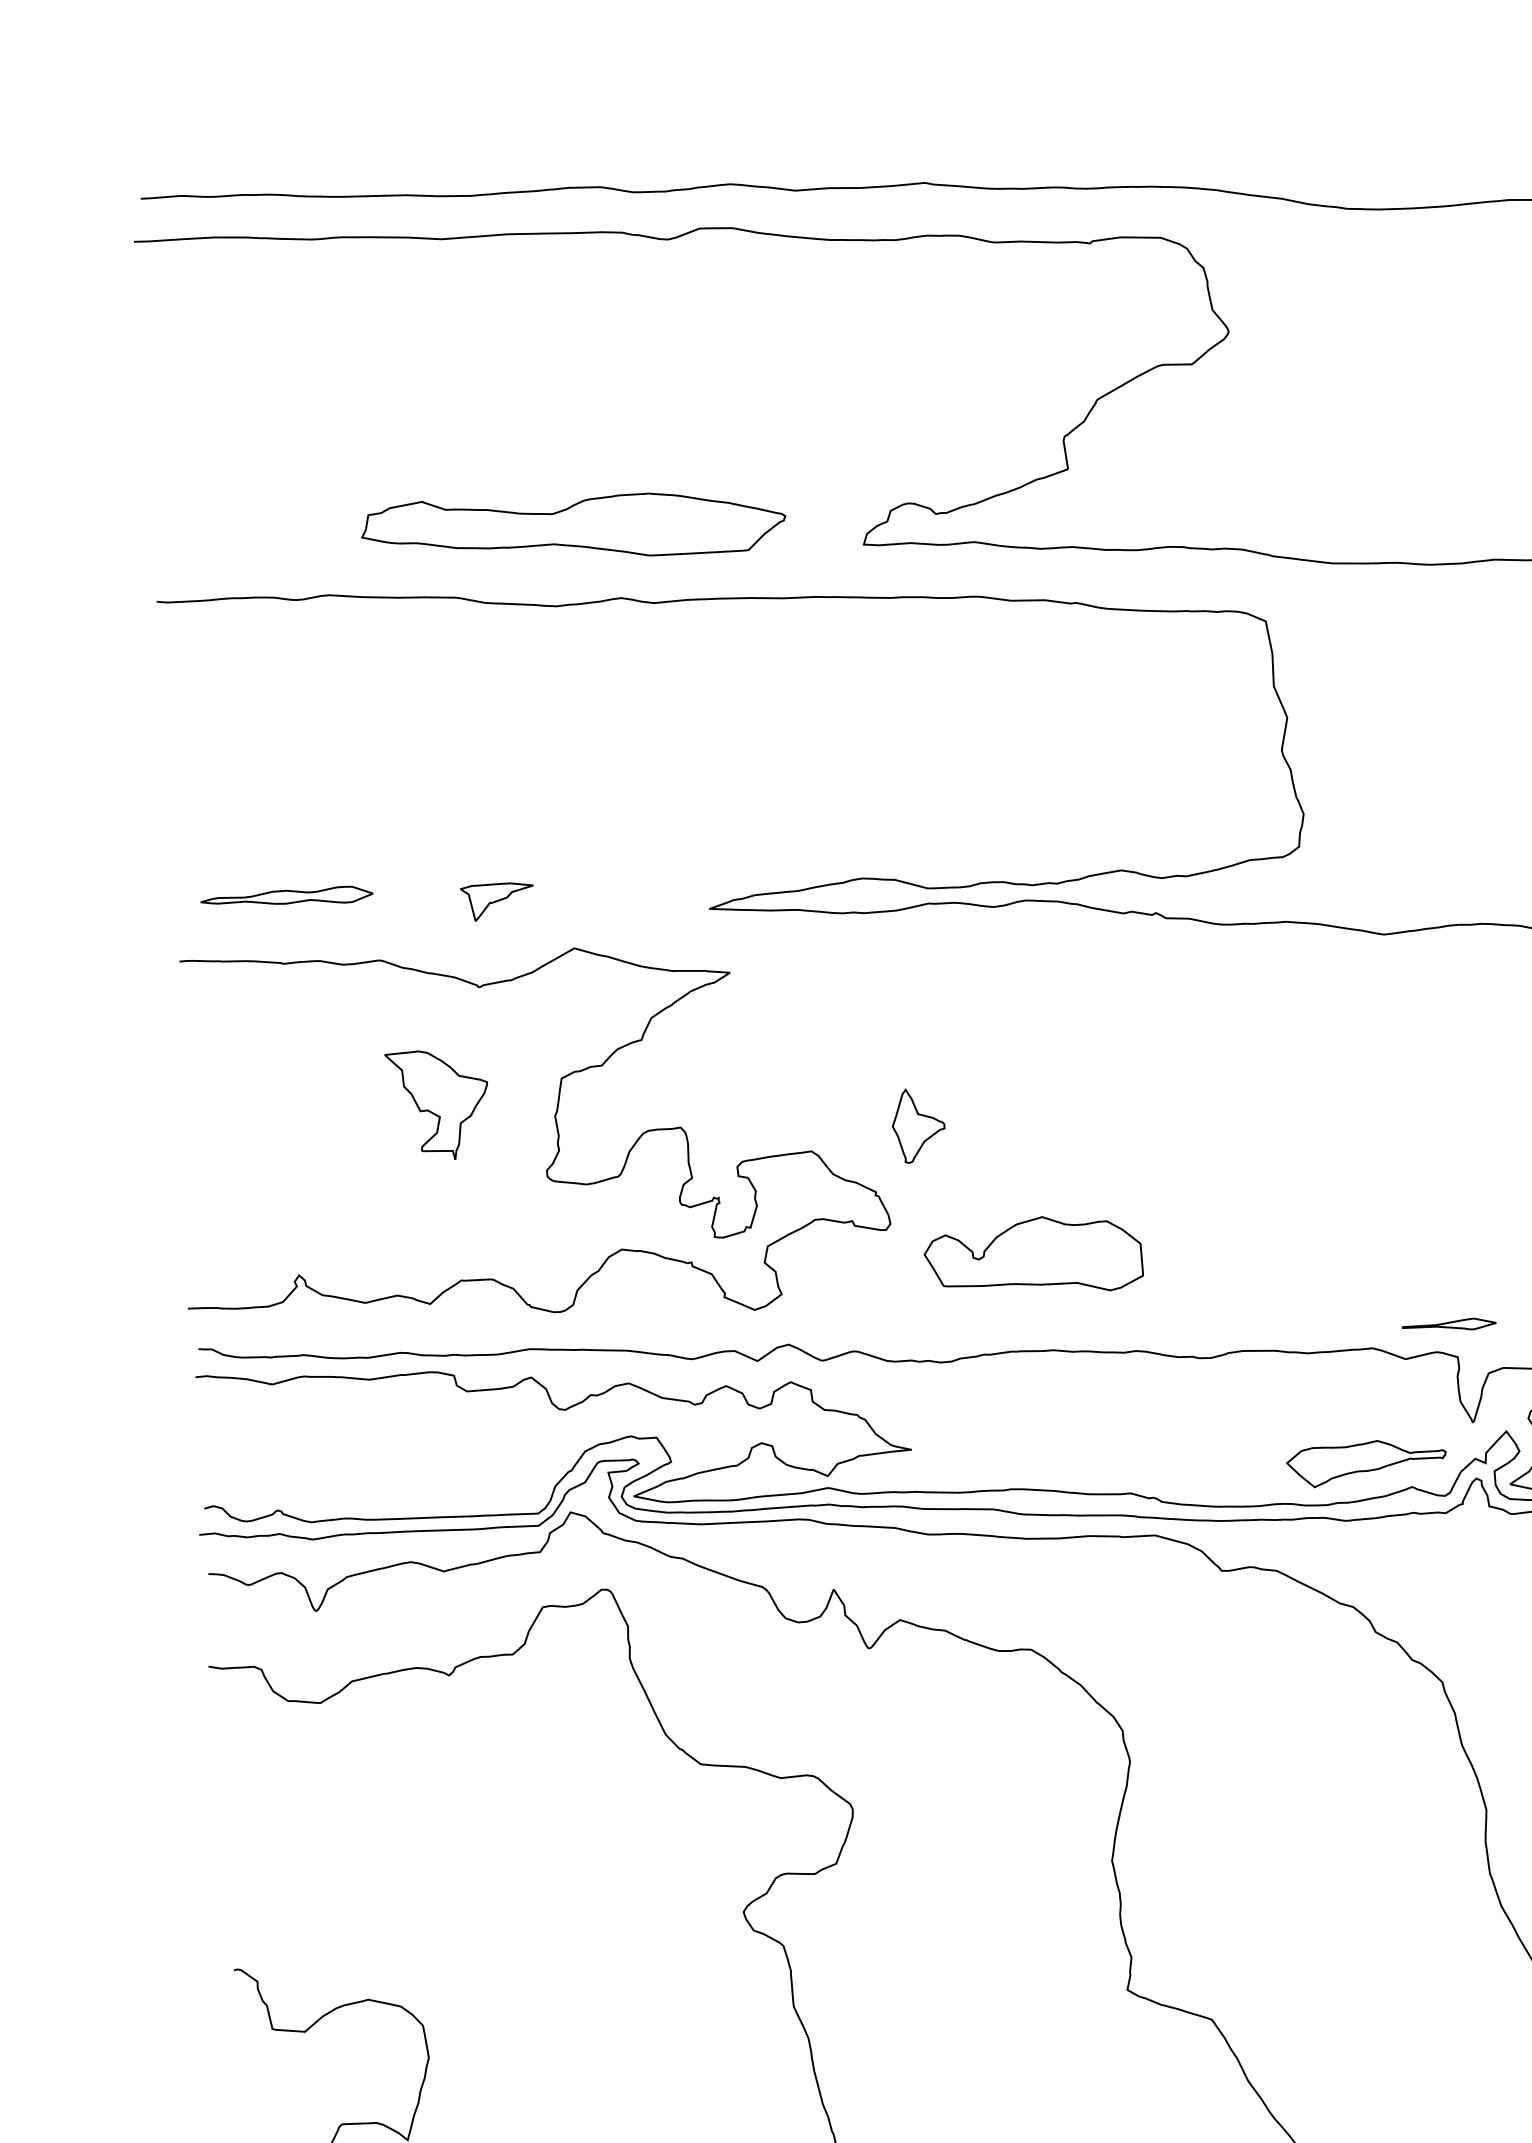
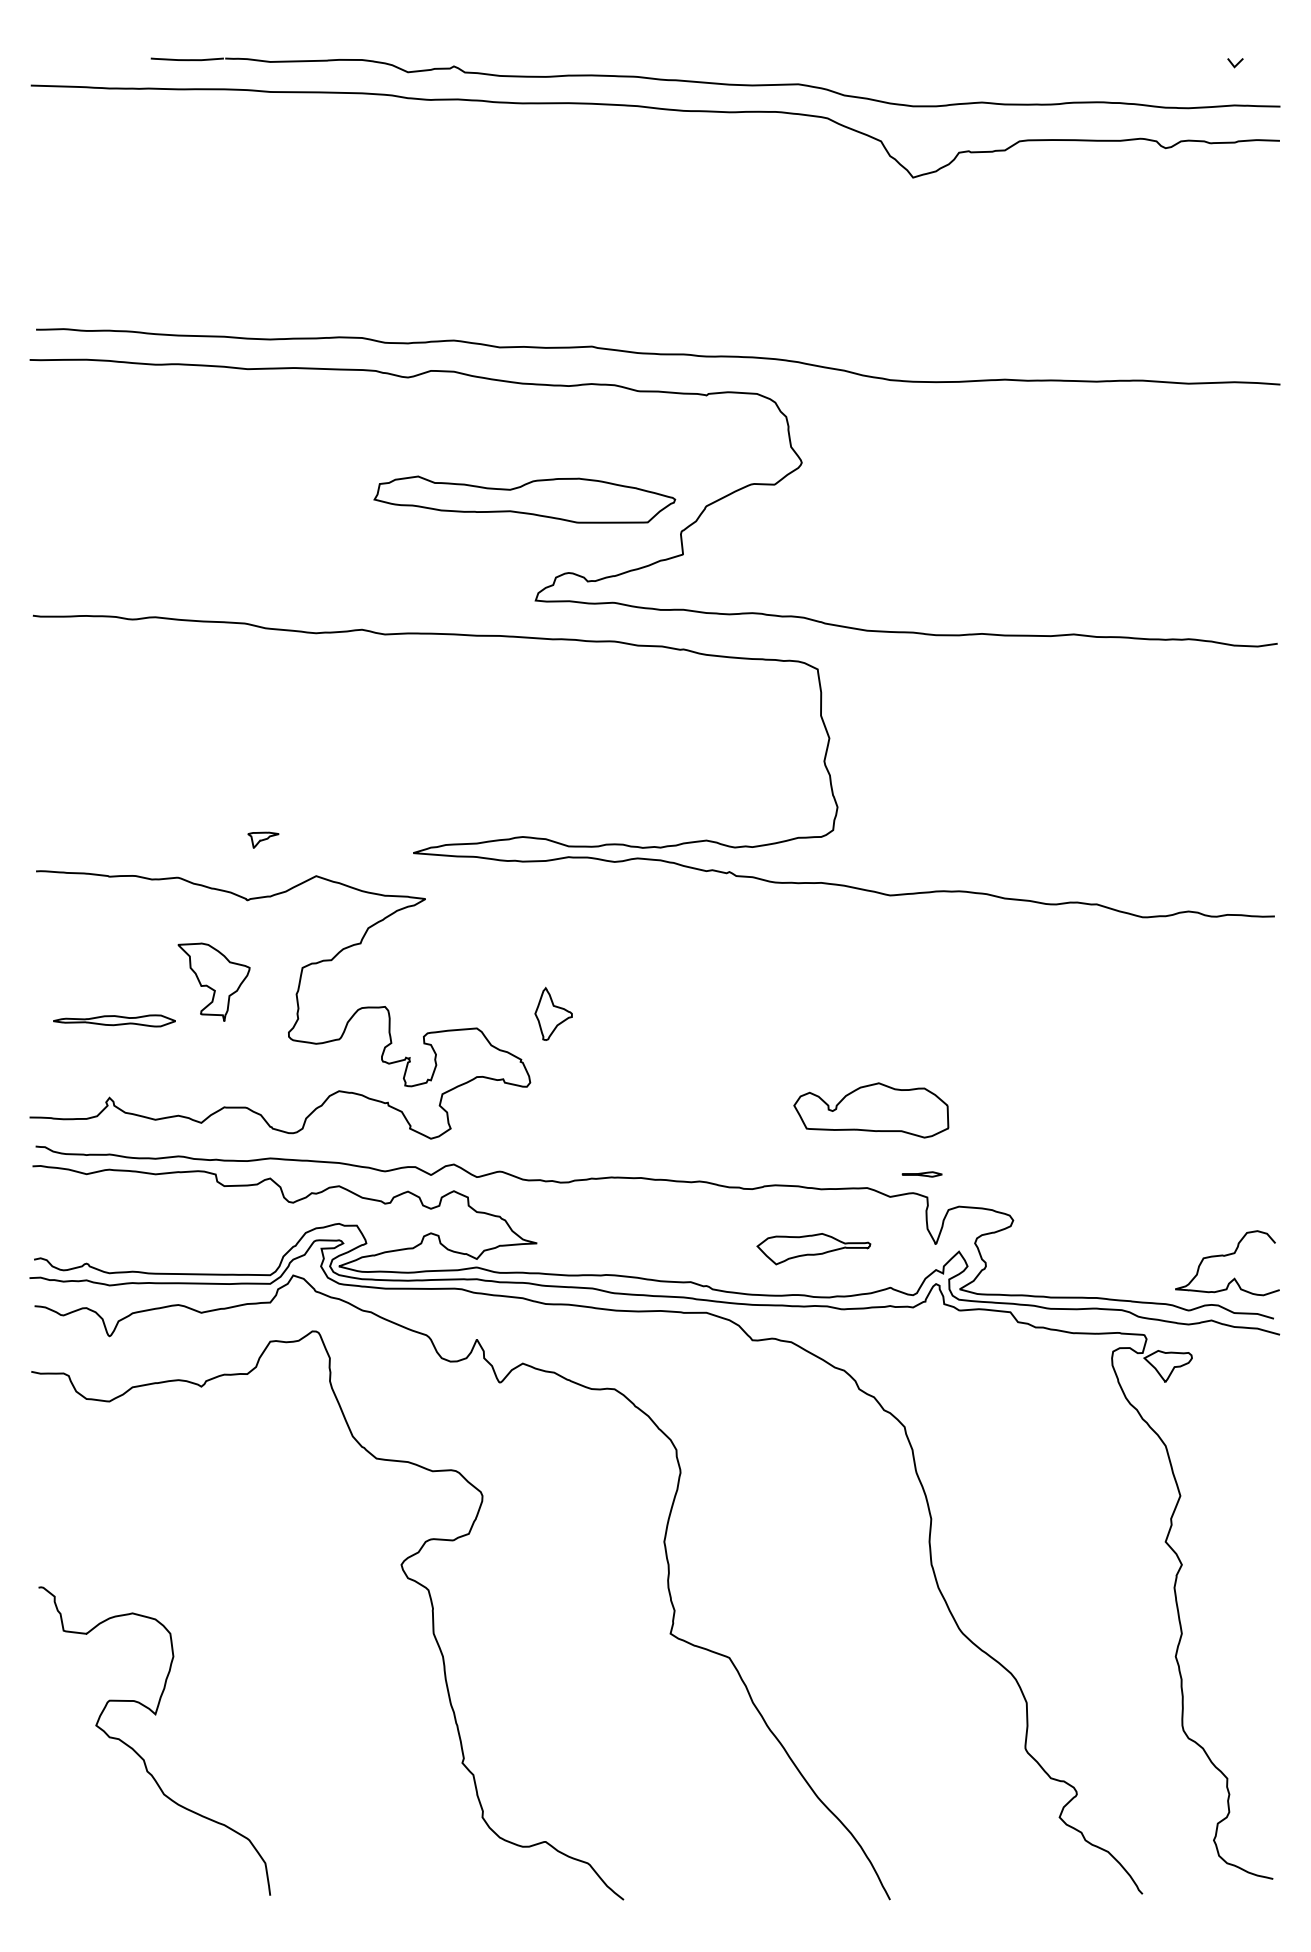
part: (573, 526) -> (524, 499), moved
part: (286, 897) -> (114, 1020), moved
part: (497, 900) -> (263, 839), size x0.6
part: (1033, 1255) -> (871, 1110), moved
part: (1448, 1325) -> (921, 1174), size x0.6
part: (1366, 1463) -> (813, 1249), moved

